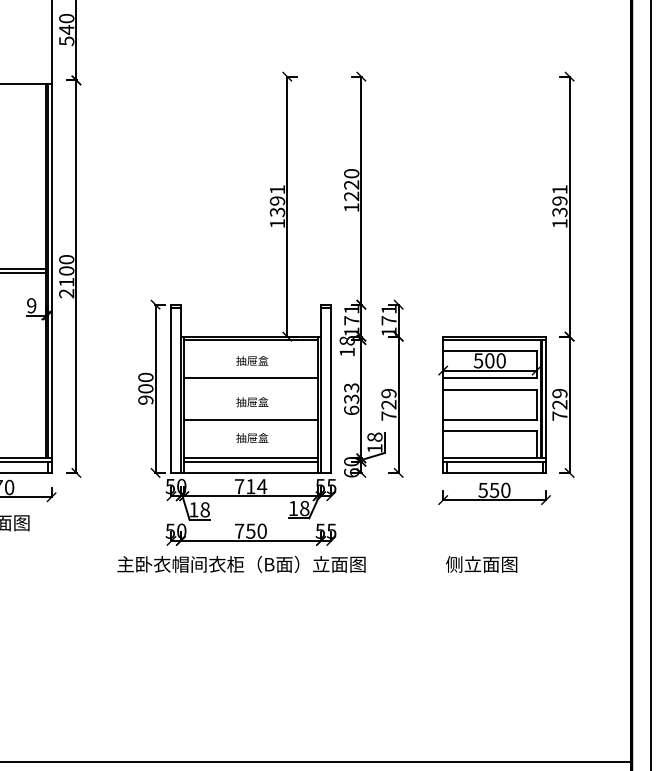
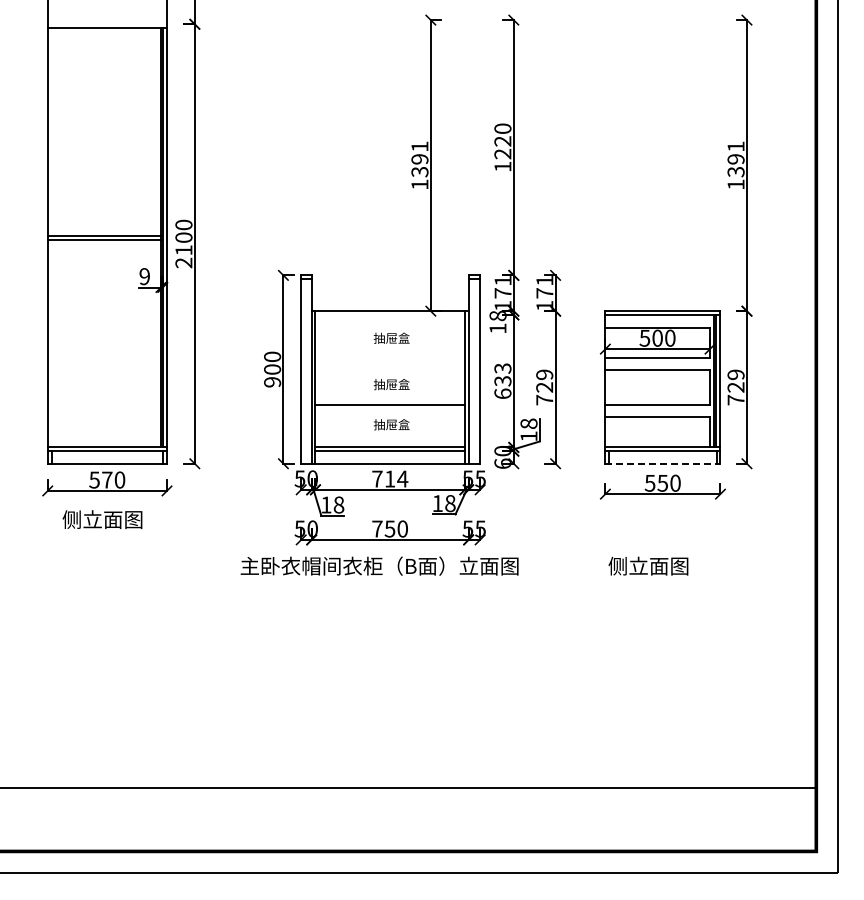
line: (250, 339) -> (389, 314), removed
line: (250, 378) -> (389, 357), removed
line: (494, 472) -> (662, 463), solid -> dashed

